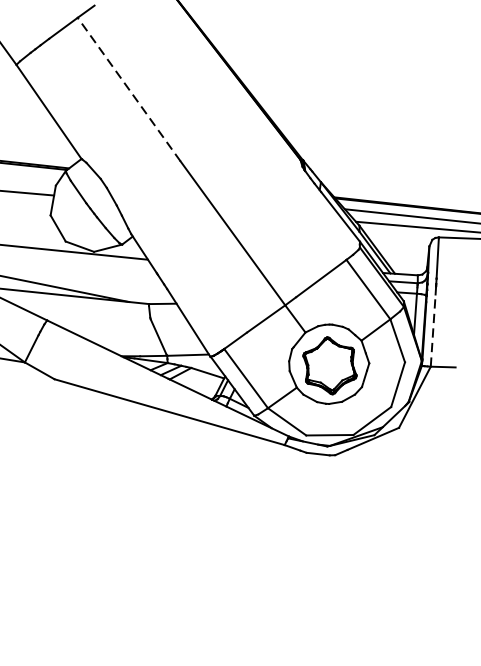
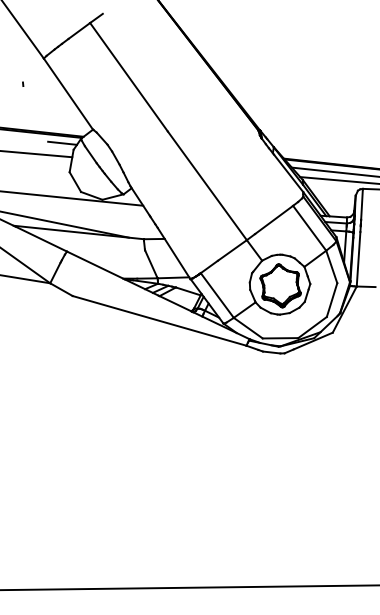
line: (128, 89) -> (128, 77), dashed -> solid
line: (41, 175) -> (62, 142), added
line: (433, 329) -> (358, 258), dashed -> solid

